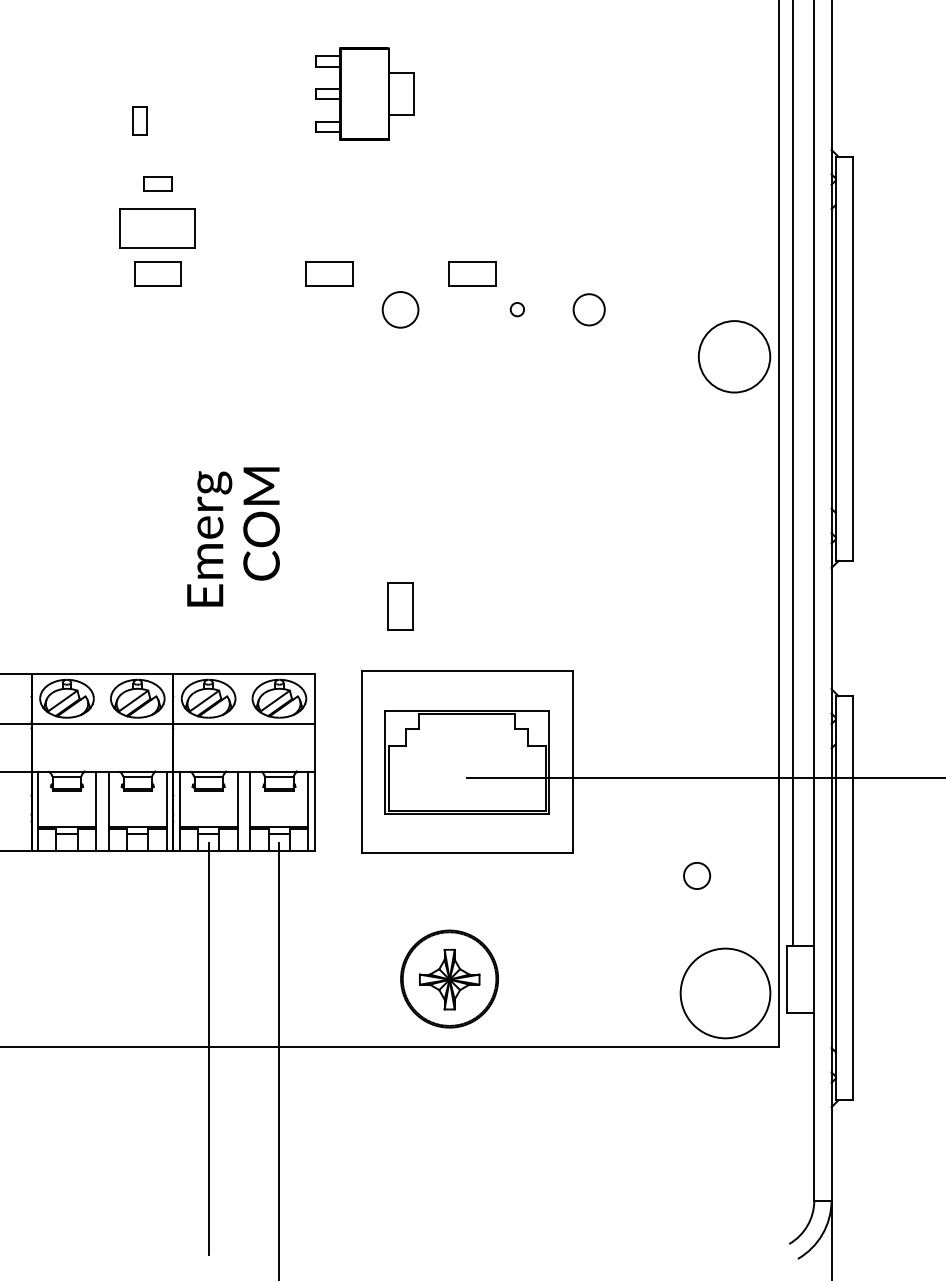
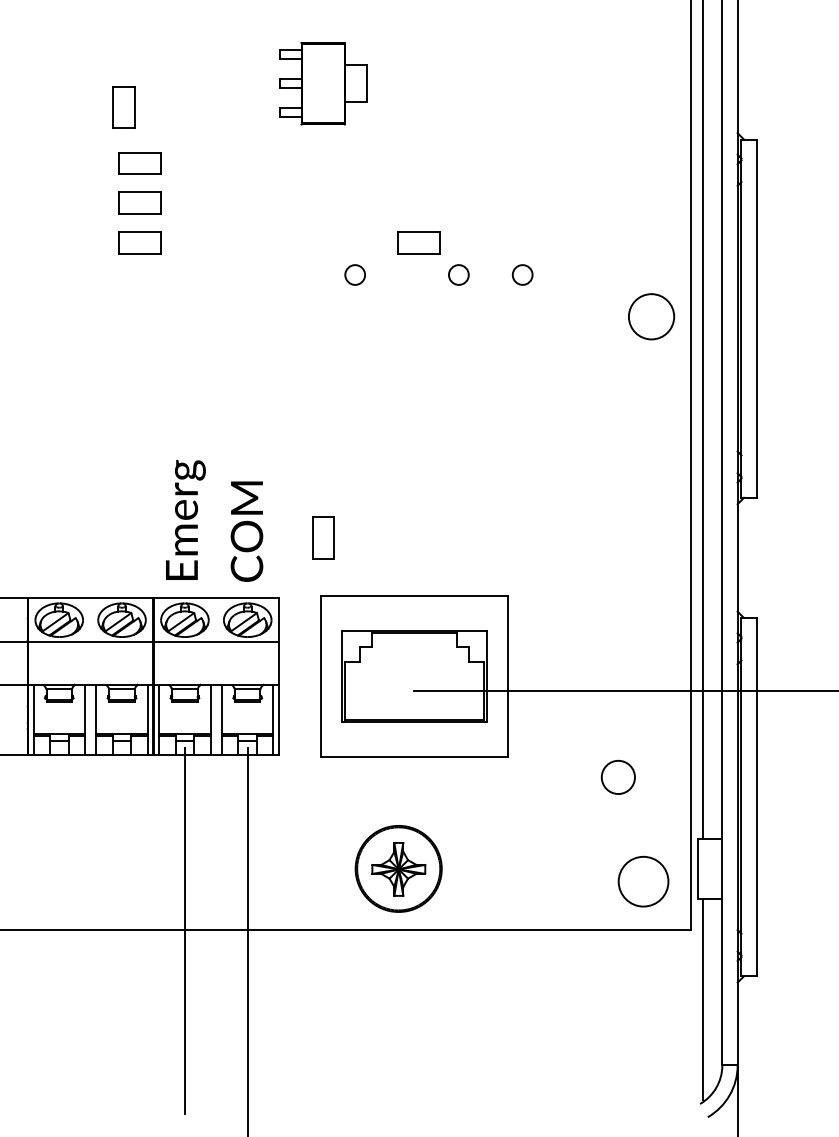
part: (139, 120) -> (123, 107), size x1.67
part: (157, 183) -> (139, 163), size x1.67
part: (157, 228) -> (139, 202), size x0.62
part: (329, 273) -> (292, 242), removed
circle: (400, 309) -> (355, 274), size x0.62
circle: (517, 309) -> (458, 274), size x1.67
circle: (589, 309) -> (522, 274), size x0.71
circle: (734, 356) -> (651, 316), size x0.71
text: (261, 523) -> (246, 531), moved
text: (209, 538) -> (185, 519), moved
part: (400, 606) -> (323, 538), moved
circle: (696, 875) -> (617, 777), size x1.43
circle: (725, 993) -> (643, 881), size x0.62
line: (792, 1126) -> (702, 999), added

